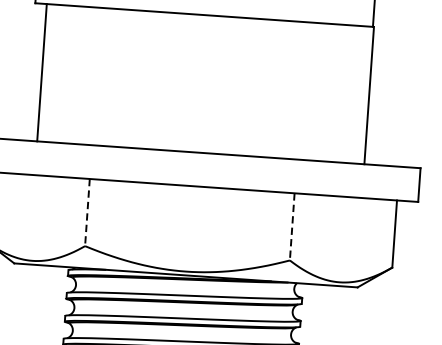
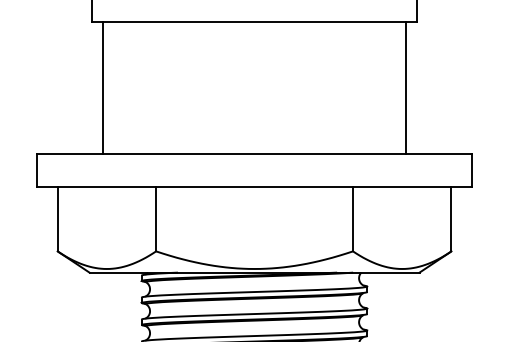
line: (368, 95) -> (405, 88), moved
line: (87, 212) -> (156, 219), dashed -> solid
line: (292, 227) -> (353, 219), dashed -> solid

